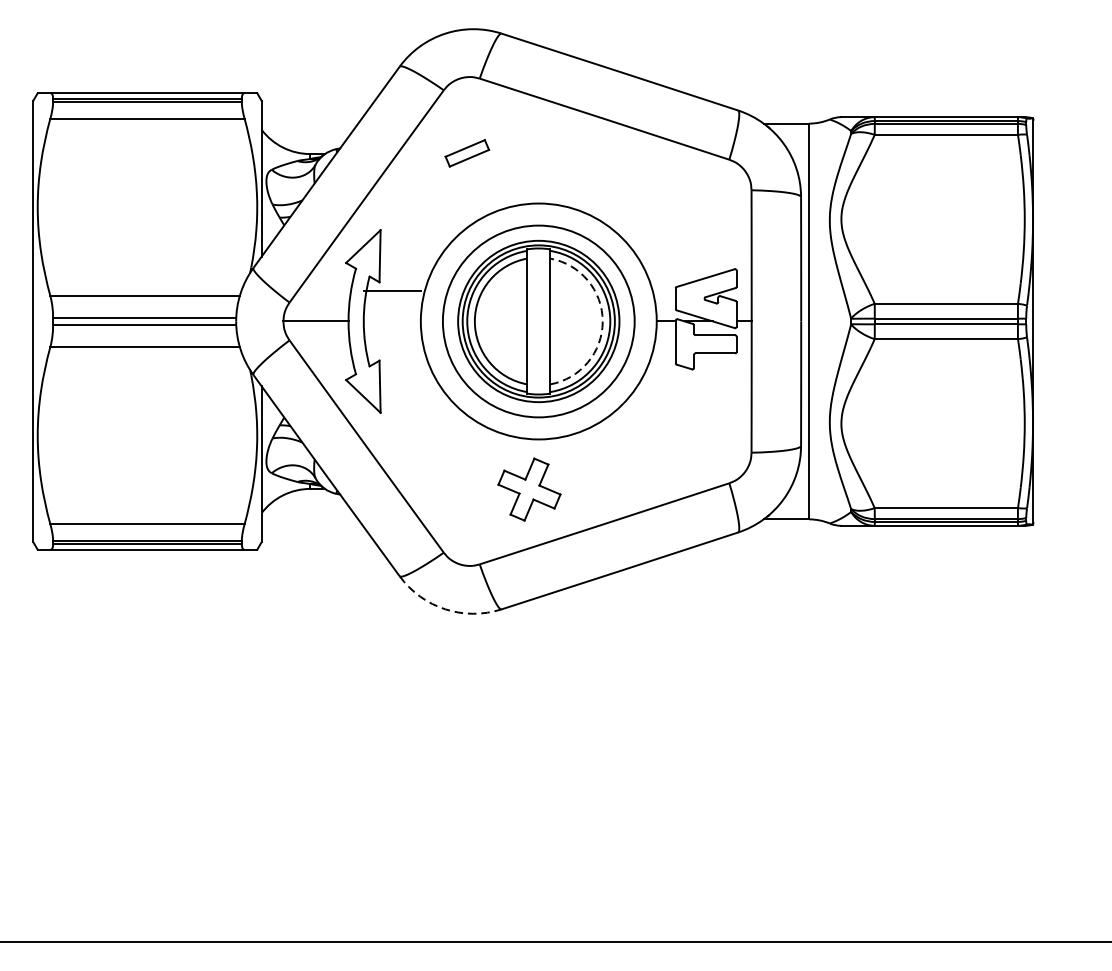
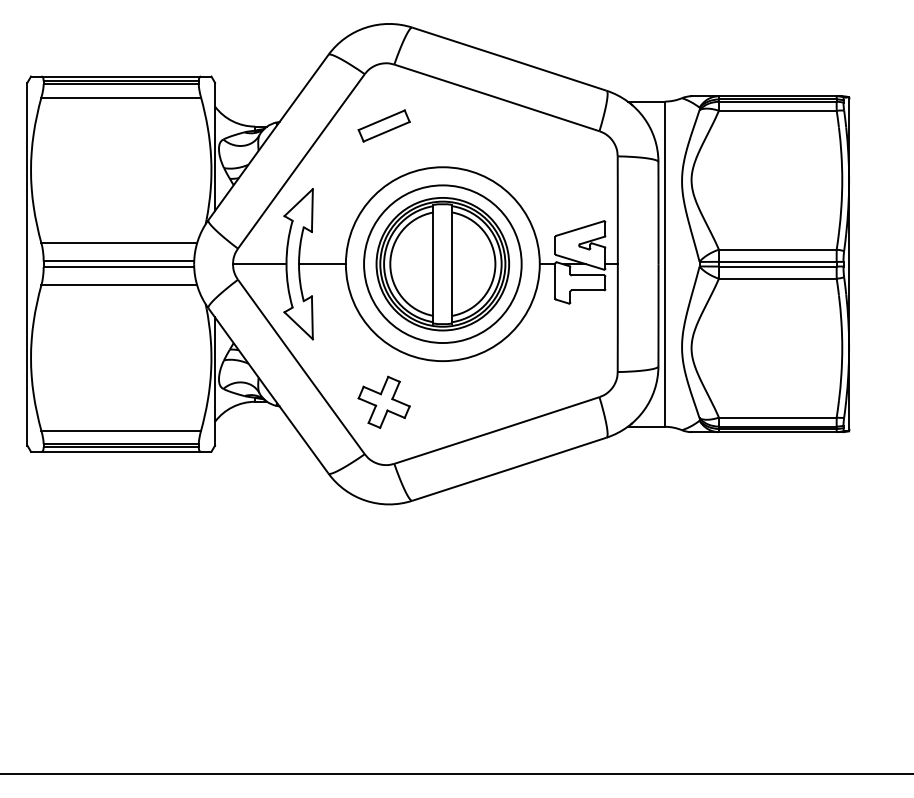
part: (466, 152) -> (383, 125), size x1.43
line: (392, 291) -> (322, 264), moved
arc: (602, 321) -> (495, 264), dashed -> solid
part: (528, 488) -> (383, 401), moved
arc: (445, 608) -> (366, 500), dashed -> solid

